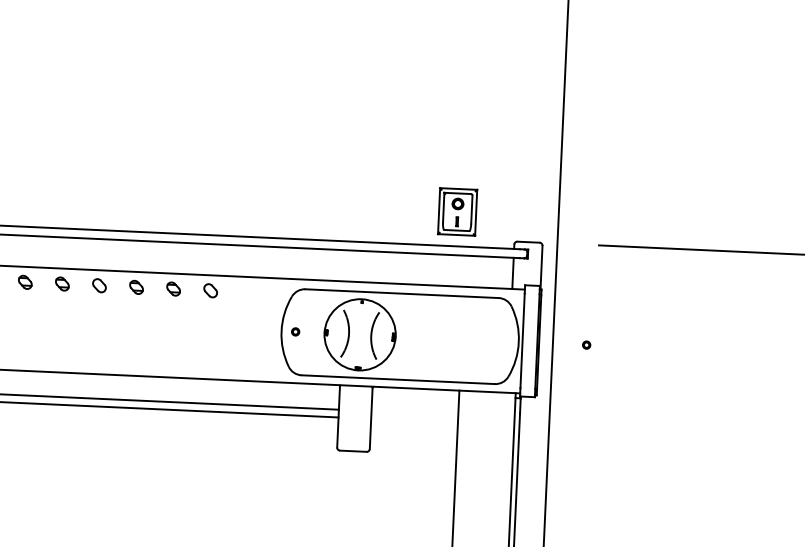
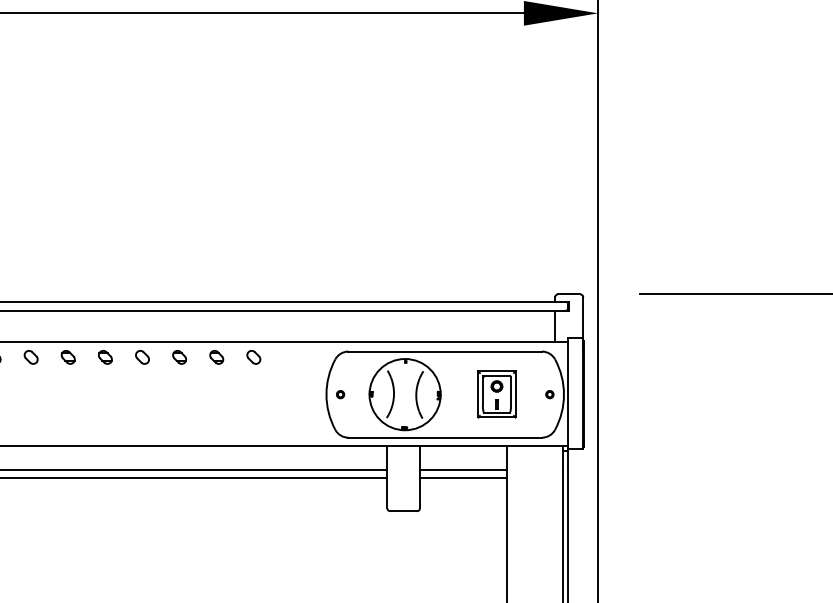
part: (457, 211) -> (496, 394), moved
part: (586, 344) -> (549, 394), moved
line: (414, 413) -> (462, 470), added
line: (413, 421) -> (462, 478), added

